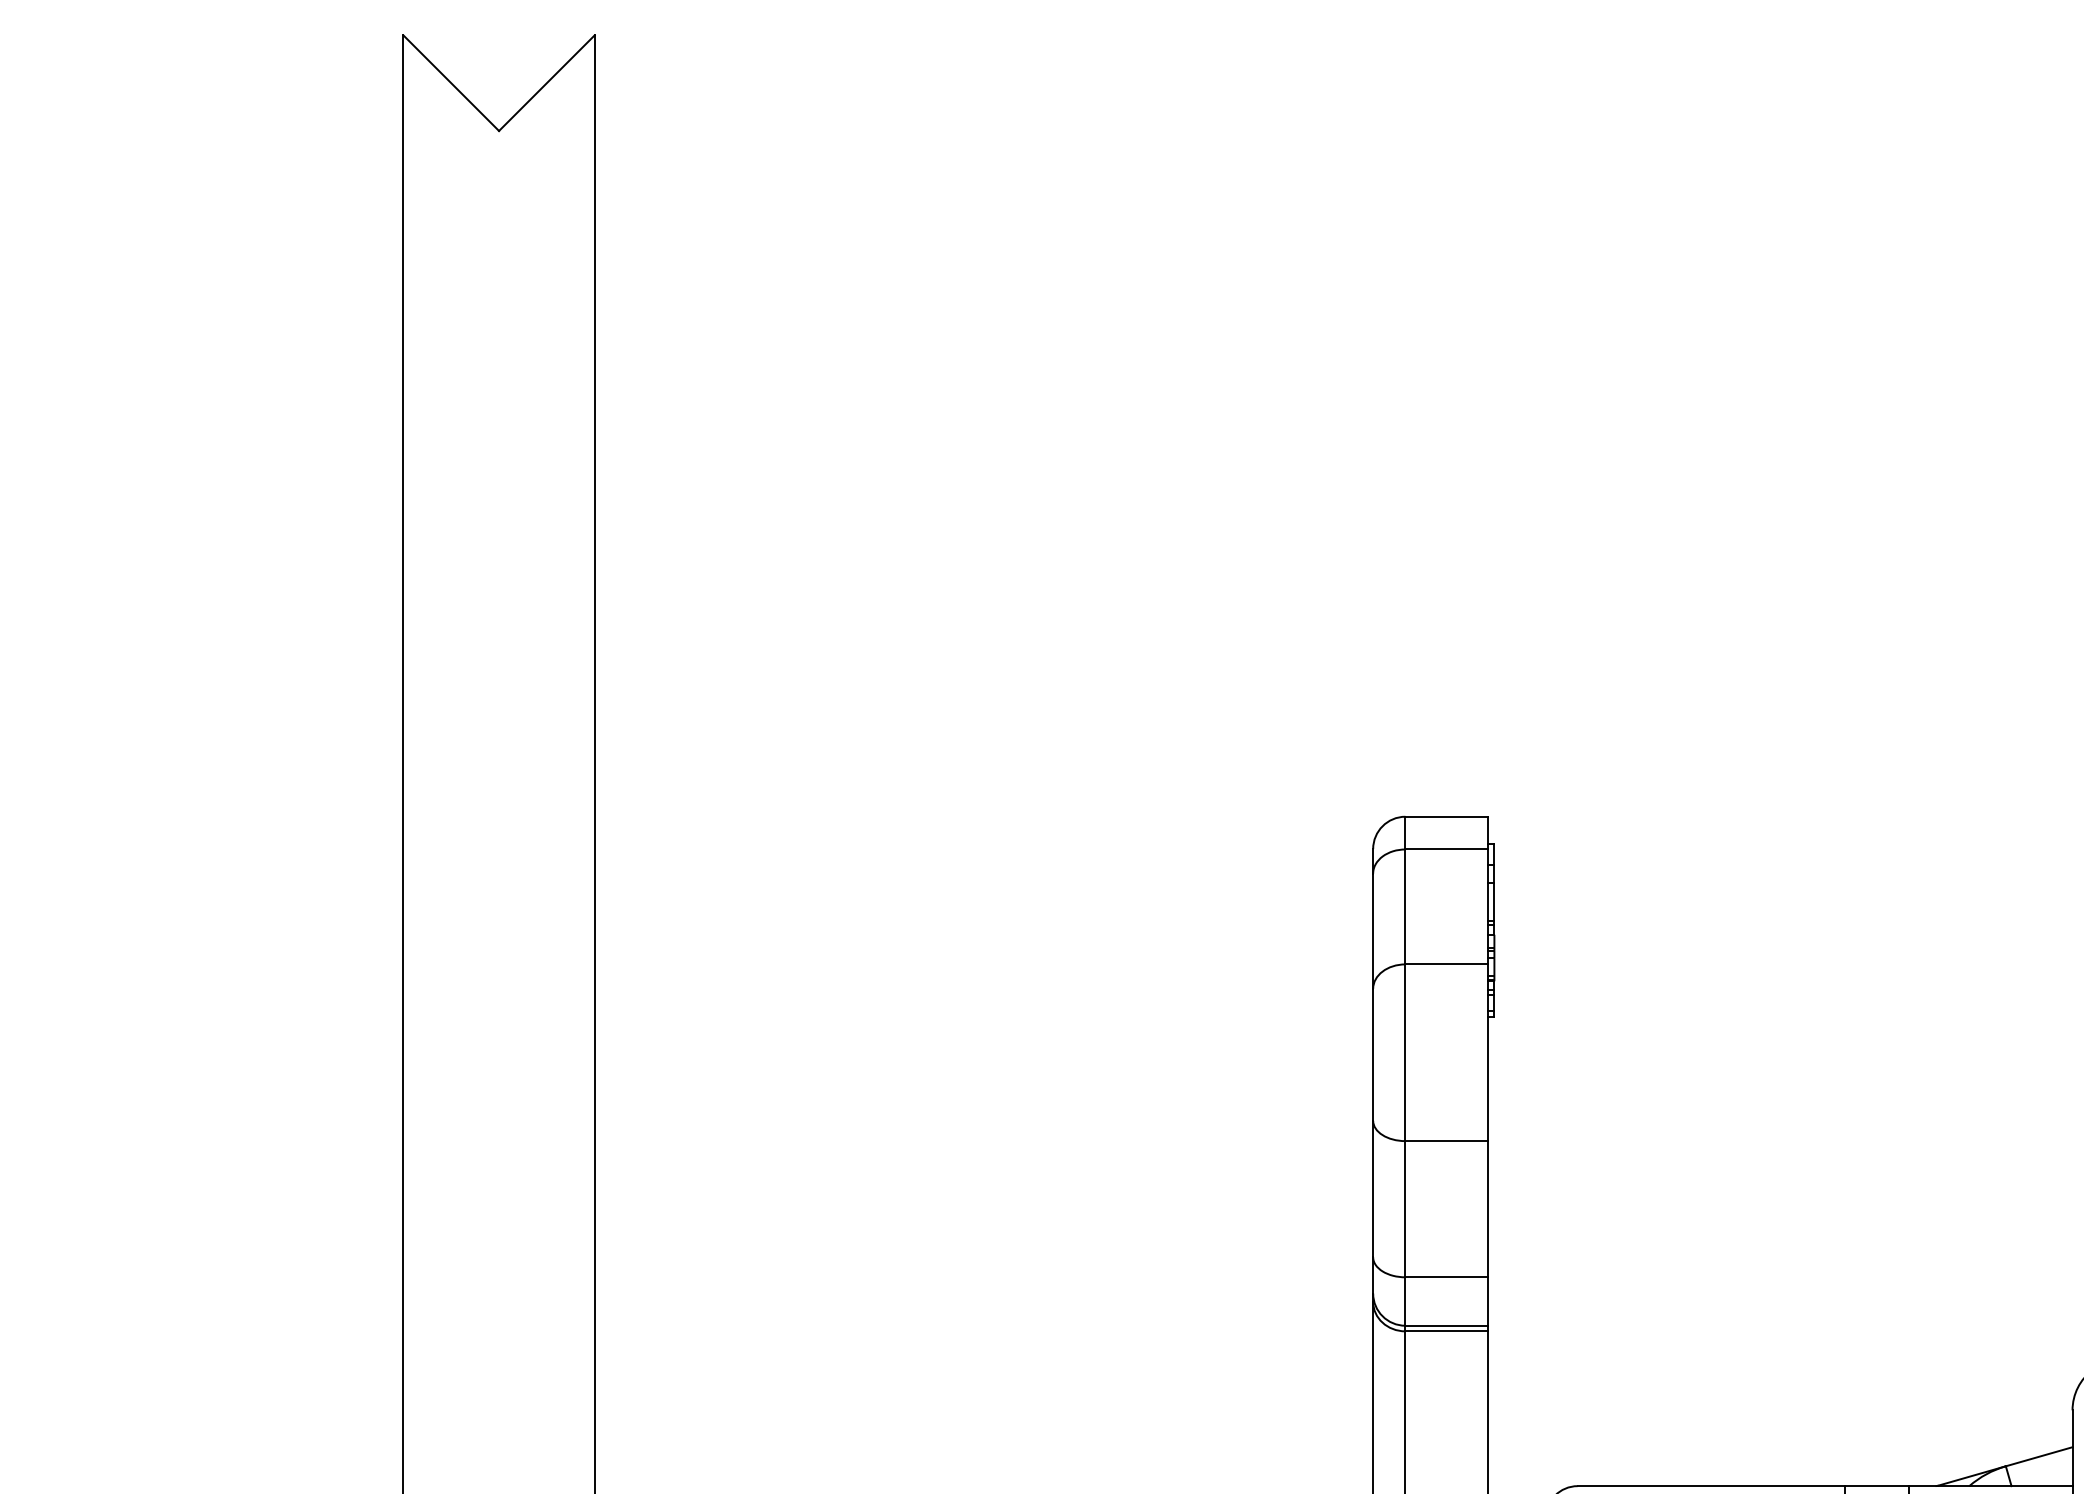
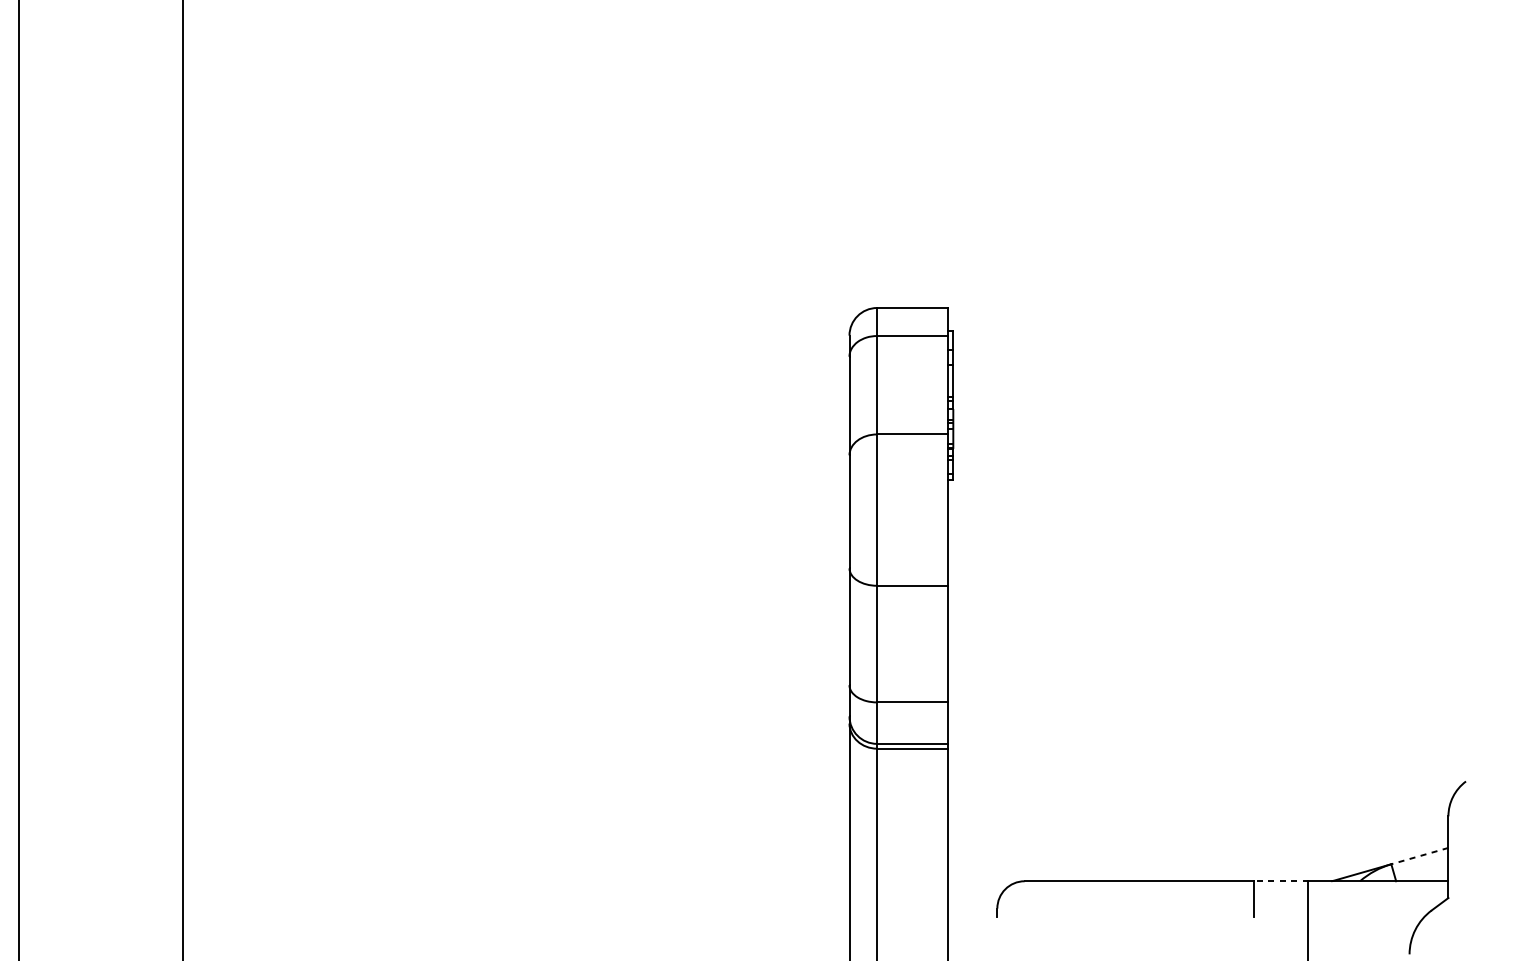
line: (2039, 1456) -> (1420, 855), solid -> dashed
line: (1877, 1486) -> (1281, 881), solid -> dashed

